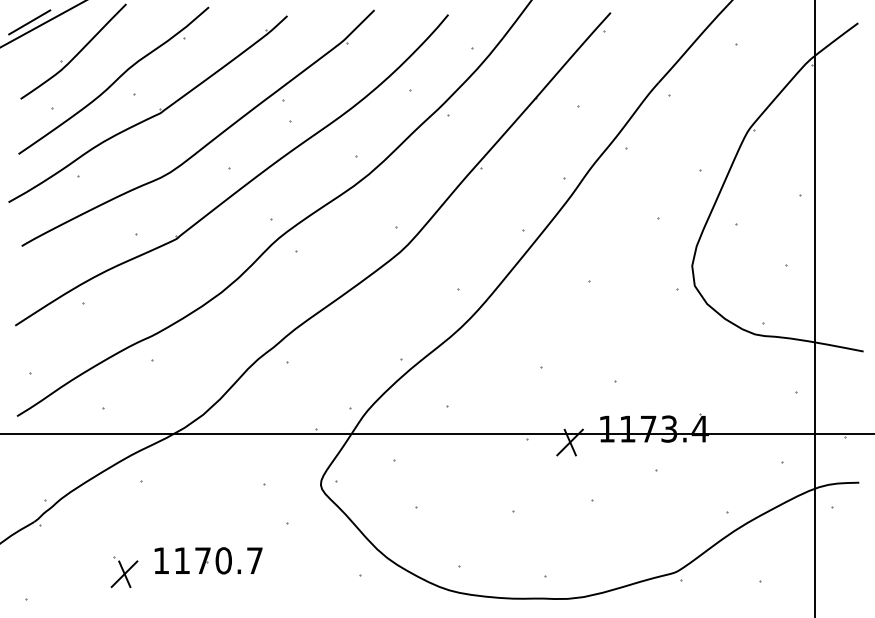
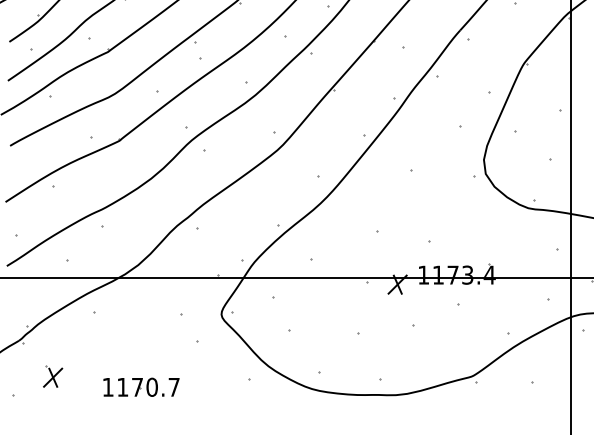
part: (208, 560) -> (141, 387), moved
part: (124, 571) -> (53, 375), moved

